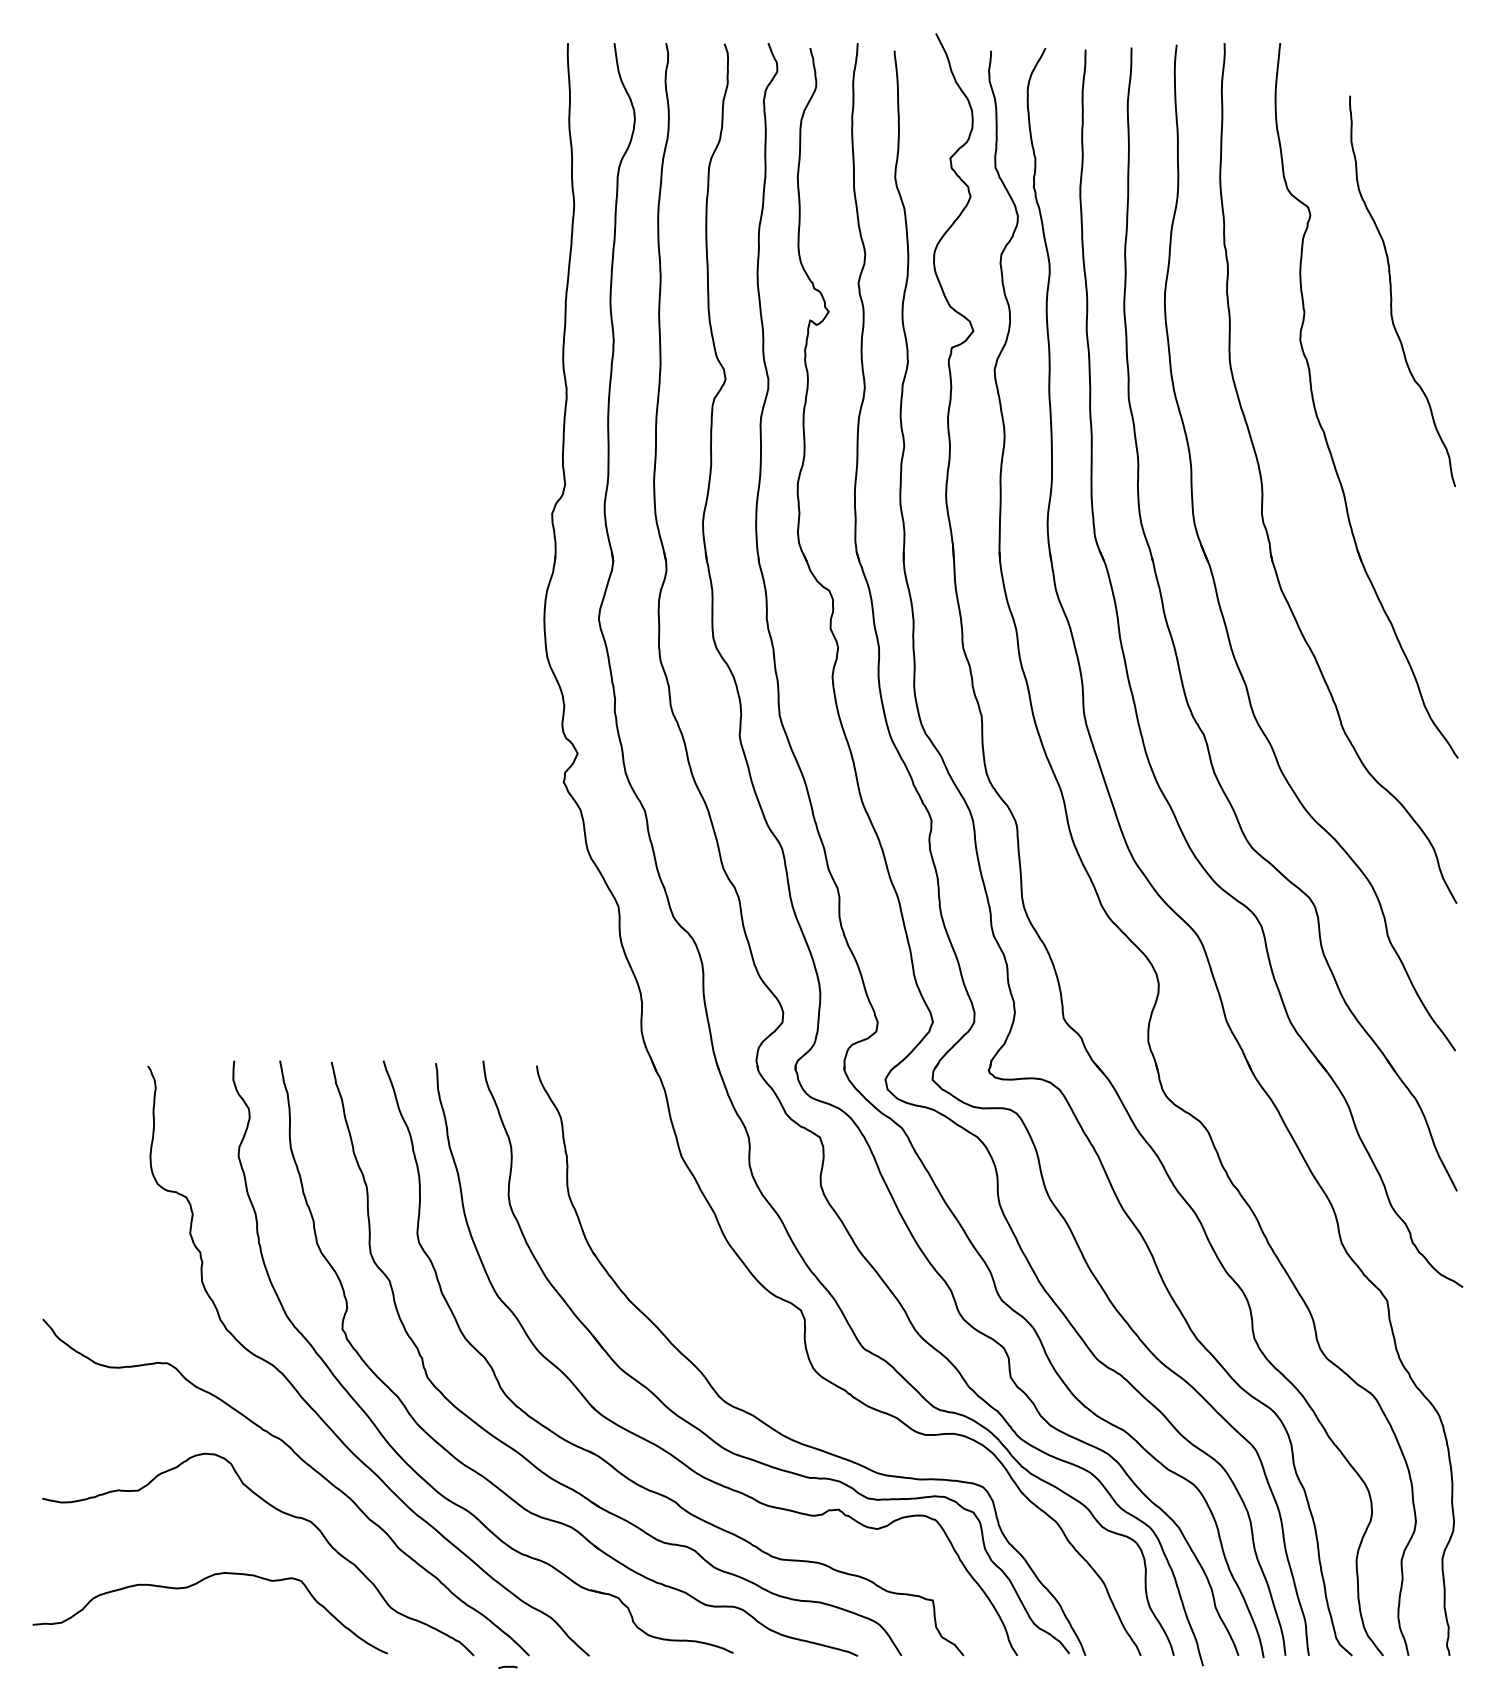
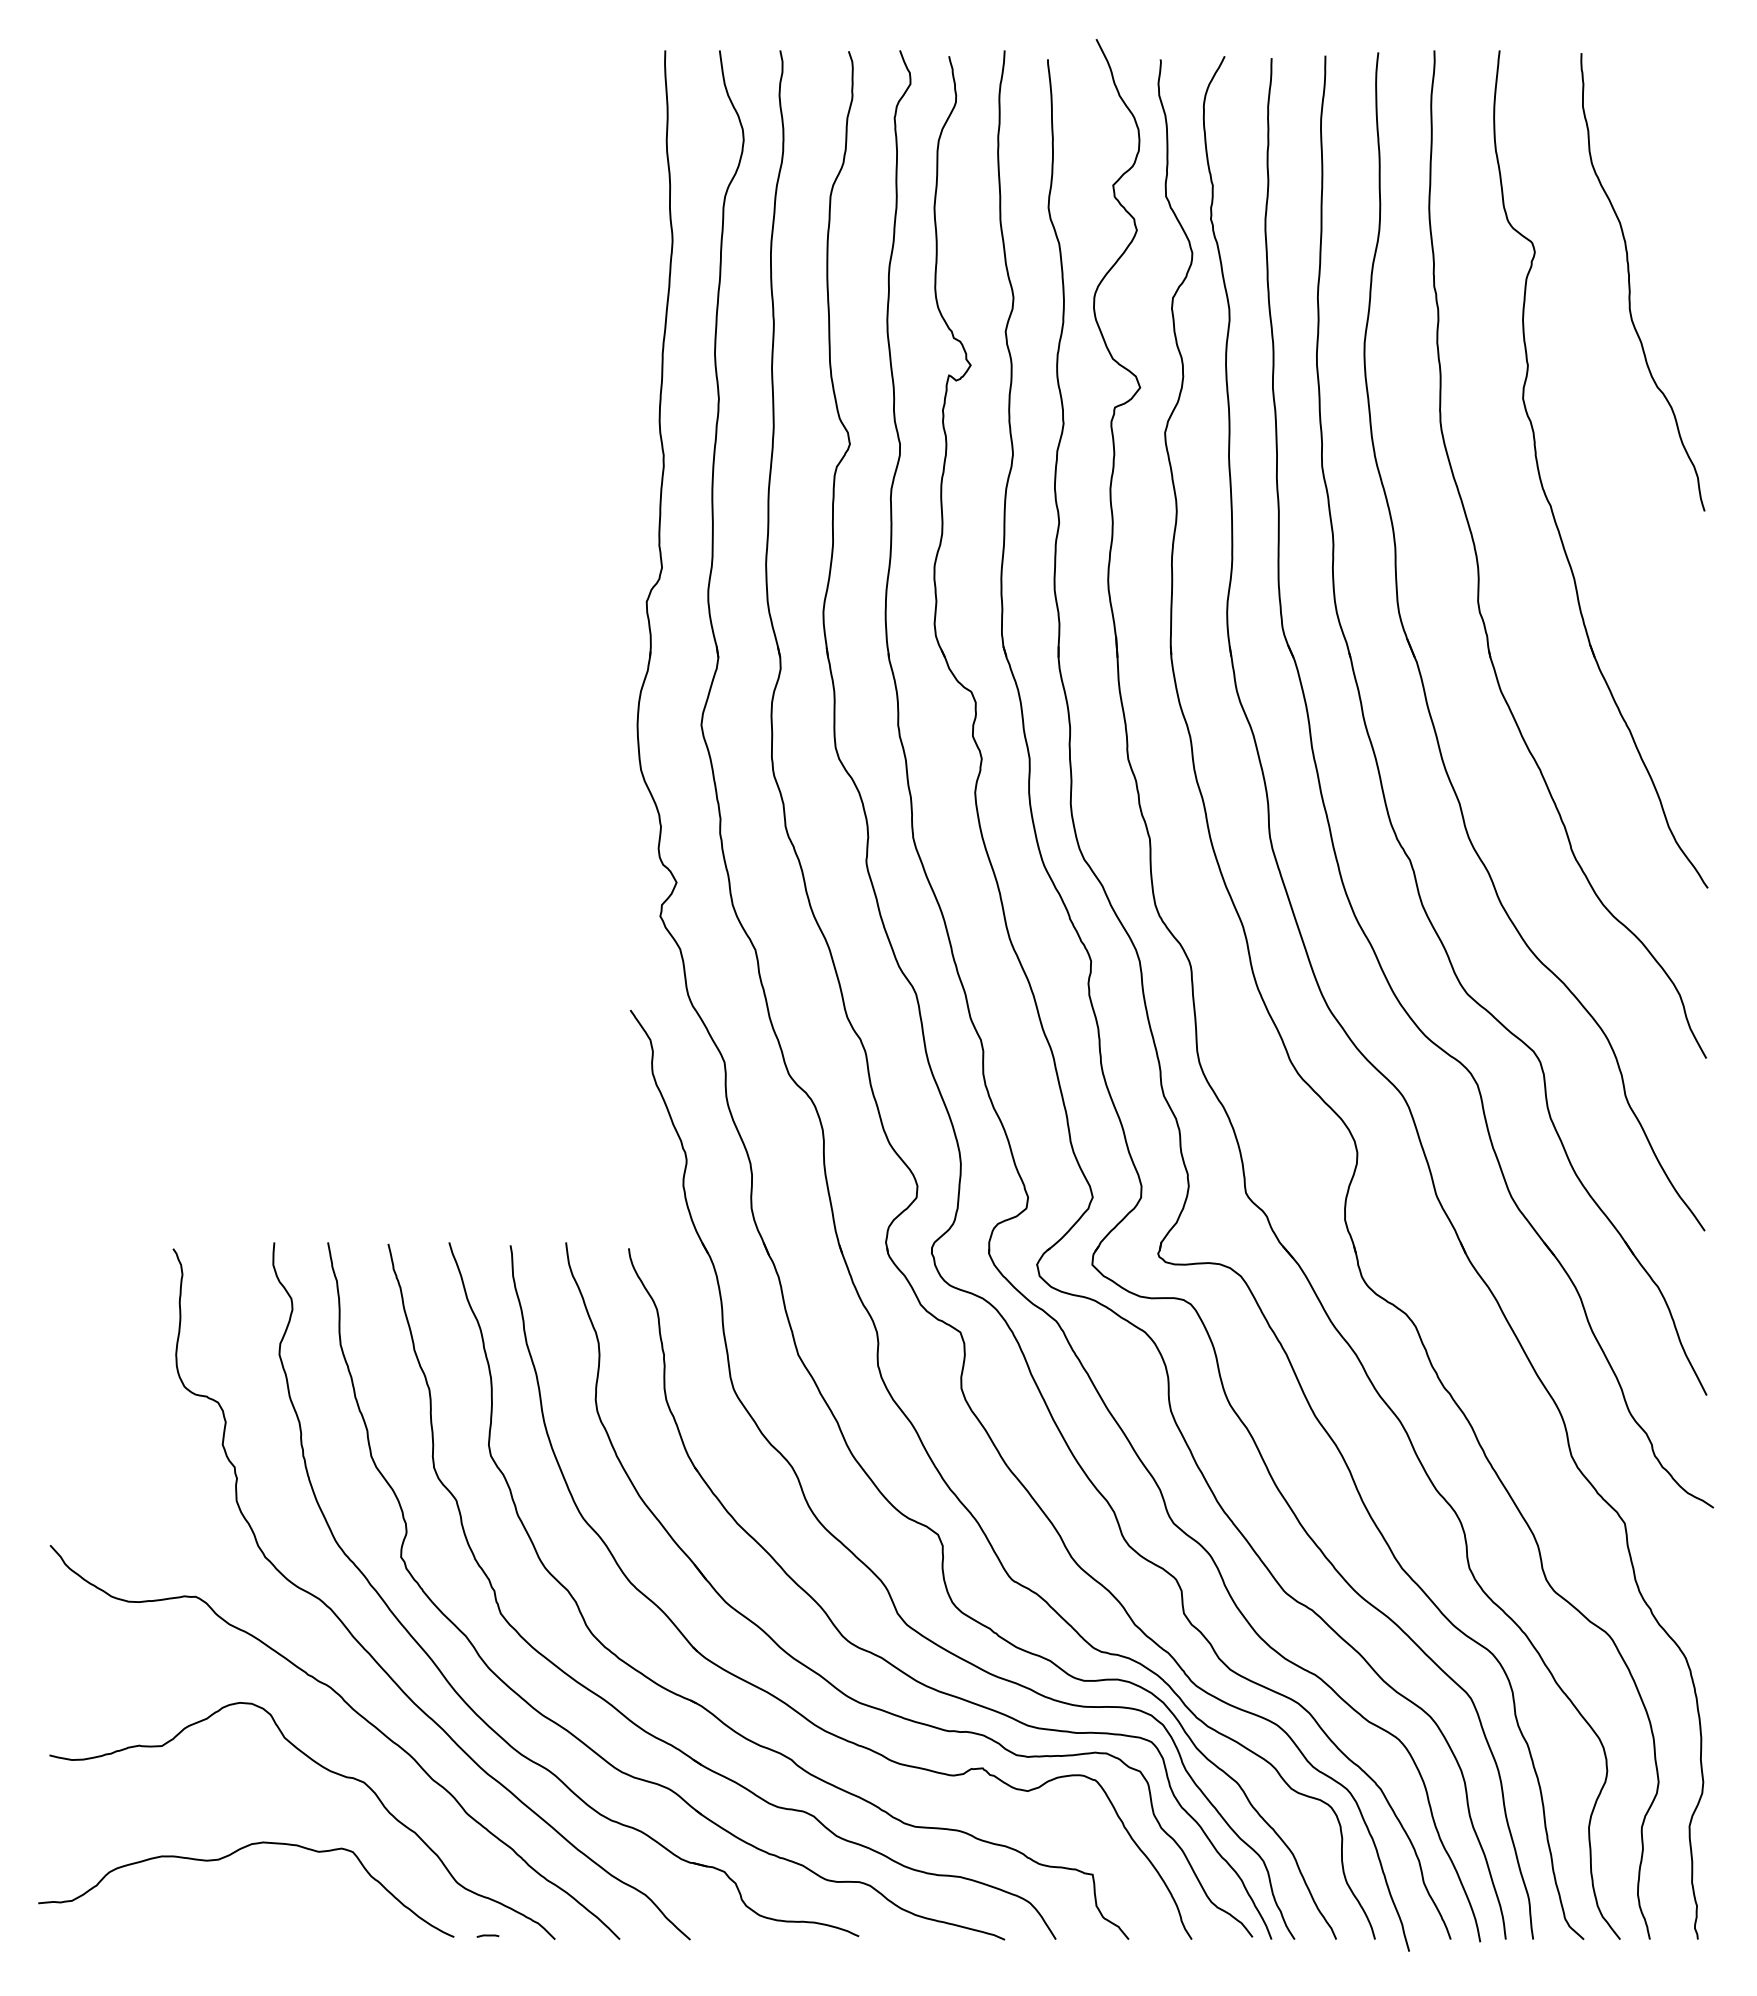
curve: (1391, 292) -> (1630, 283), moved
part: (742, 1338) -> (869, 1567), added
line: (507, 1666) -> (487, 1935), moved

